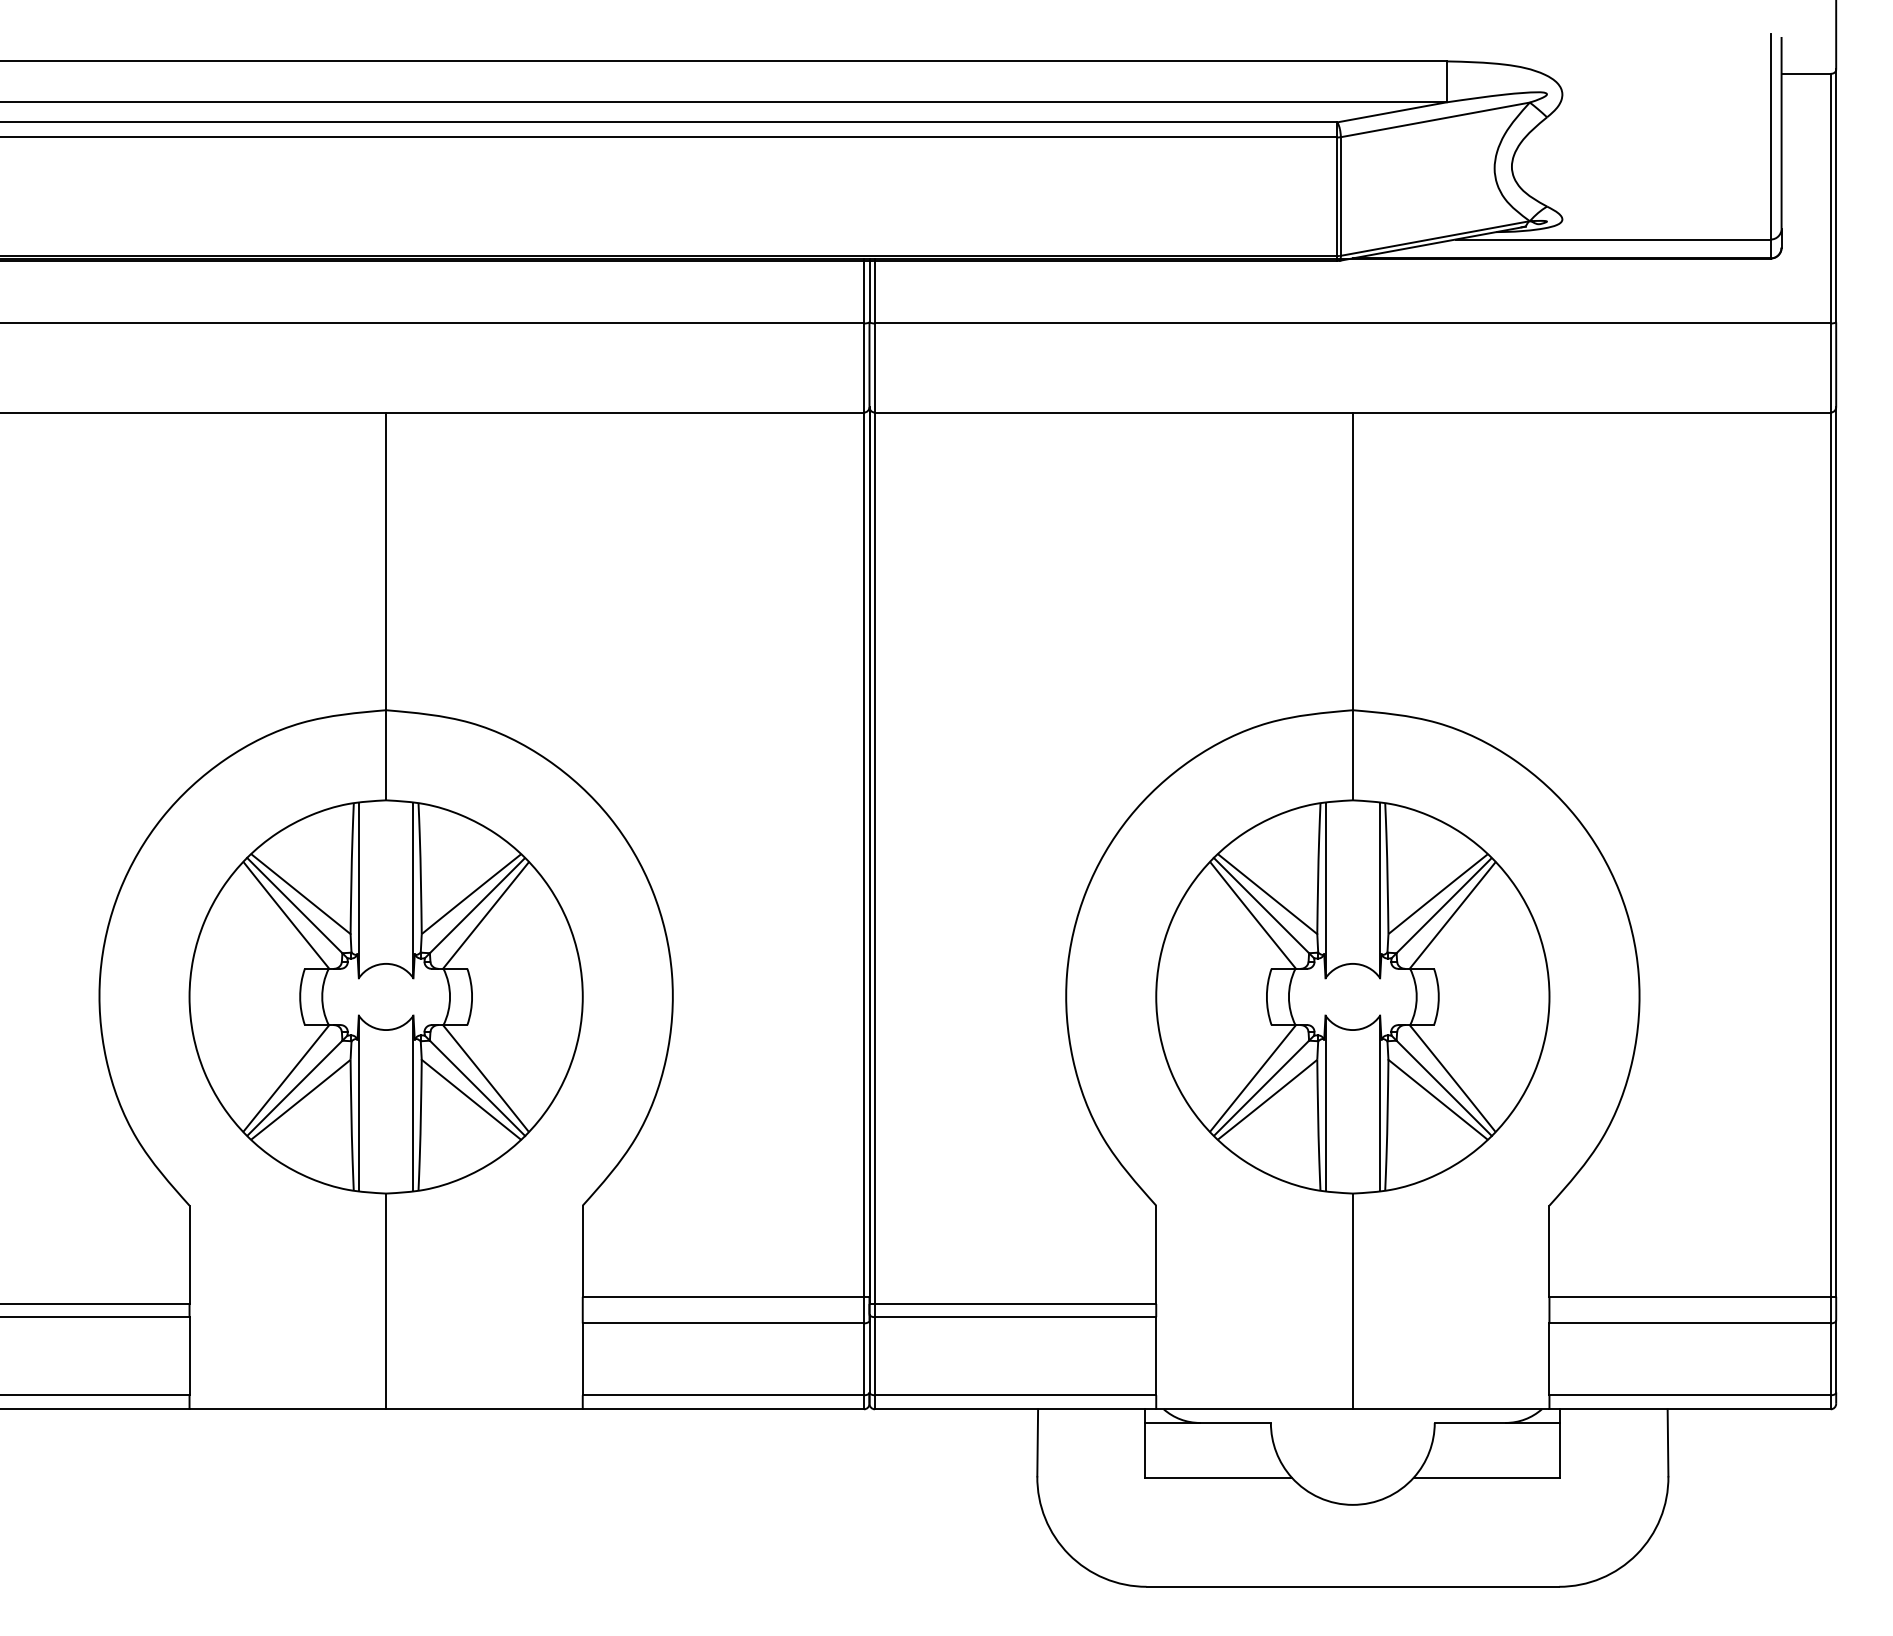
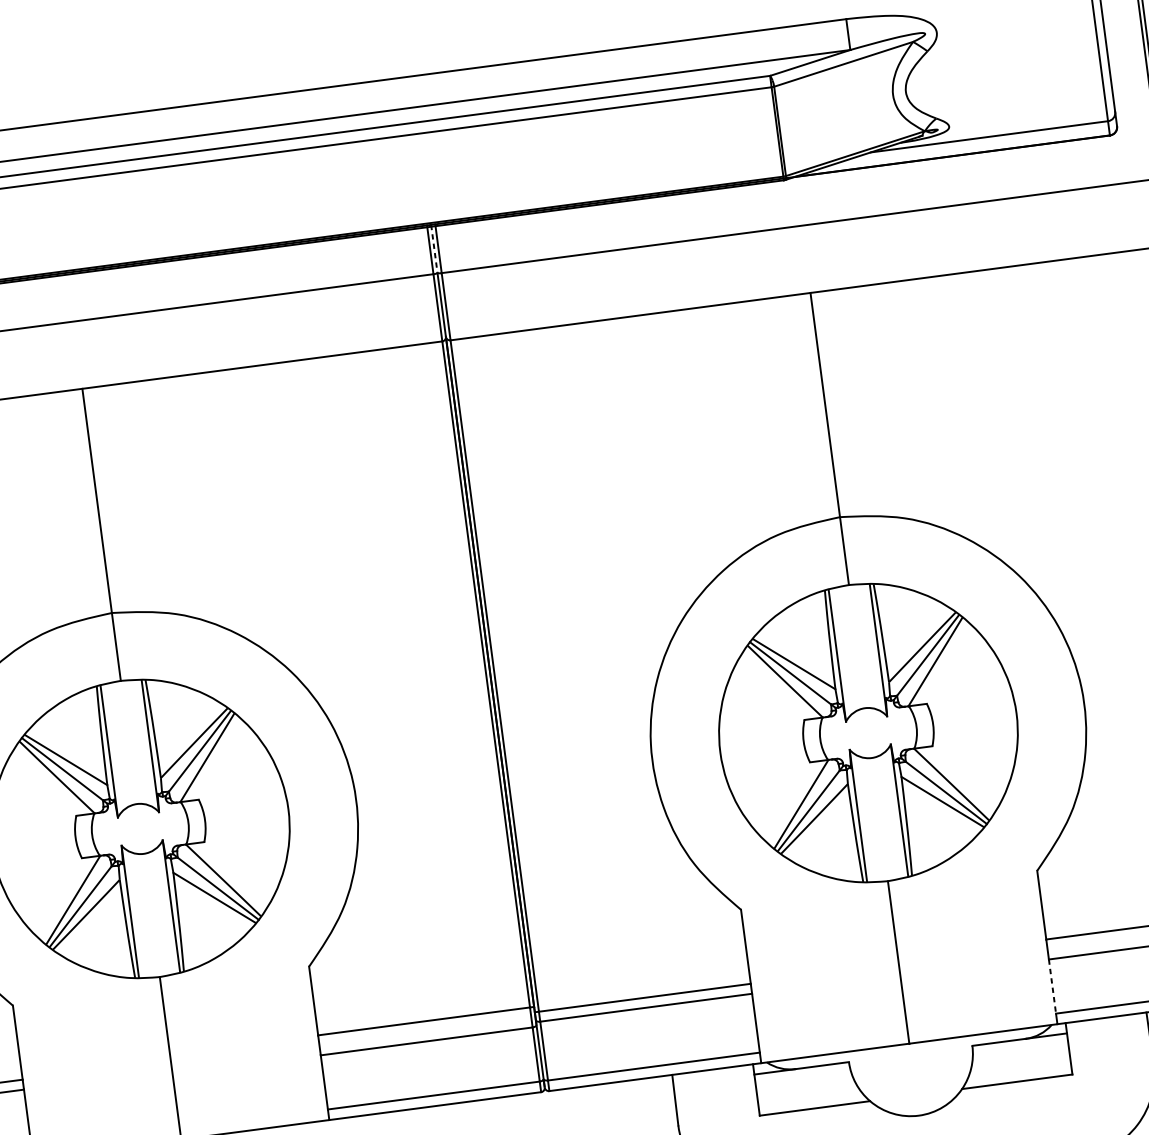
line: (869, 290) -> (434, 248), solid -> dashed
line: (1549, 1359) -> (1052, 986), solid -> dashed

